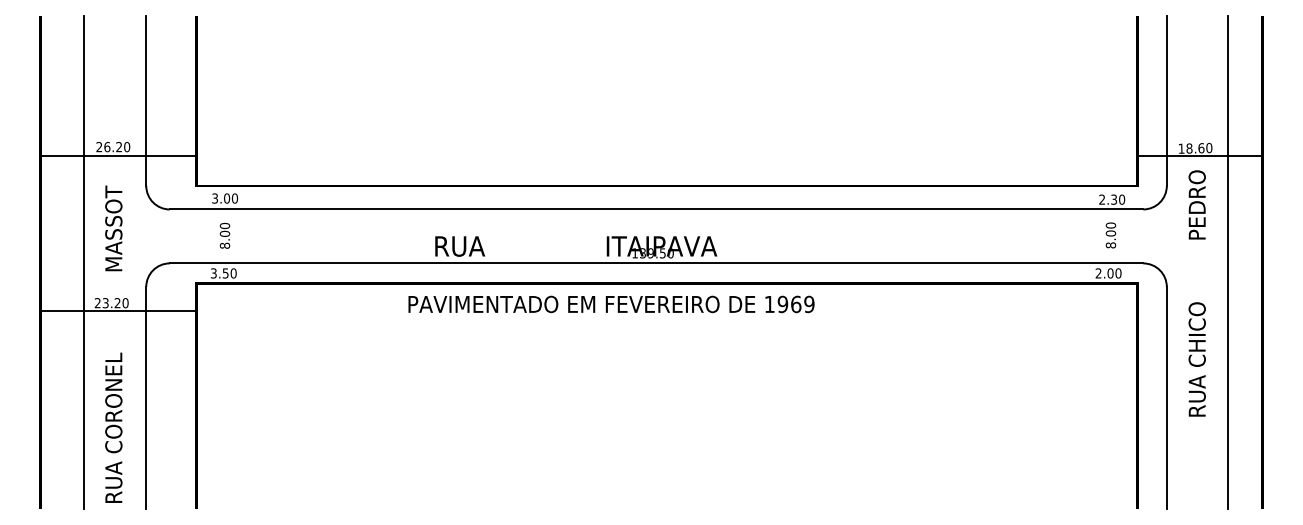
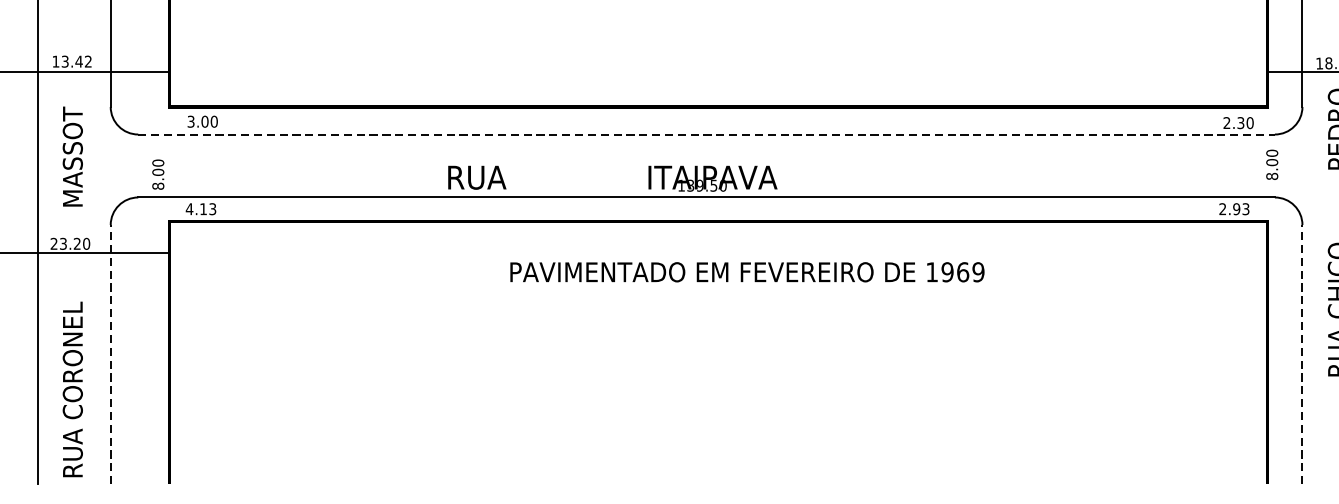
text: (113, 147) -> (72, 62), 26.20 -> 13.42
line: (656, 209) -> (706, 134), solid -> dashed
text: (224, 235) -> (157, 174), moved
text: (1110, 235) -> (1271, 164), moved
text: (223, 273) -> (200, 209), 3.50 -> 4.13
text: (1114, 273) -> (1241, 209), 2.00 -> 2.93
text: (611, 304) -> (747, 272), moved
line: (146, 397) -> (111, 354), solid -> dashed
line: (1166, 397) -> (1302, 354), solid -> dashed

